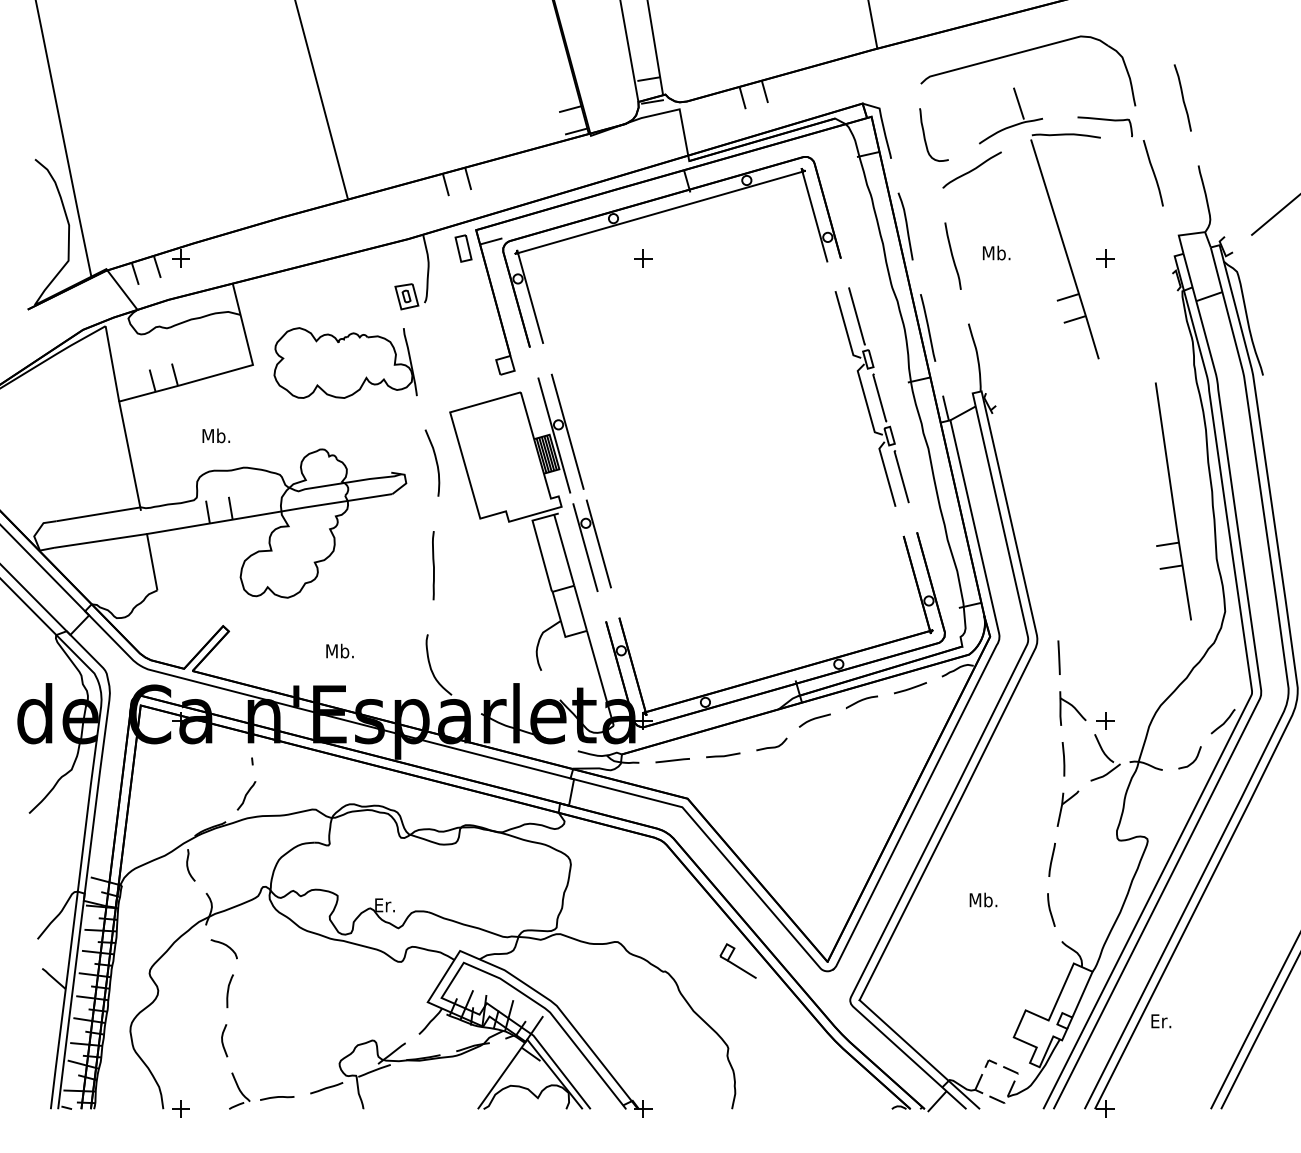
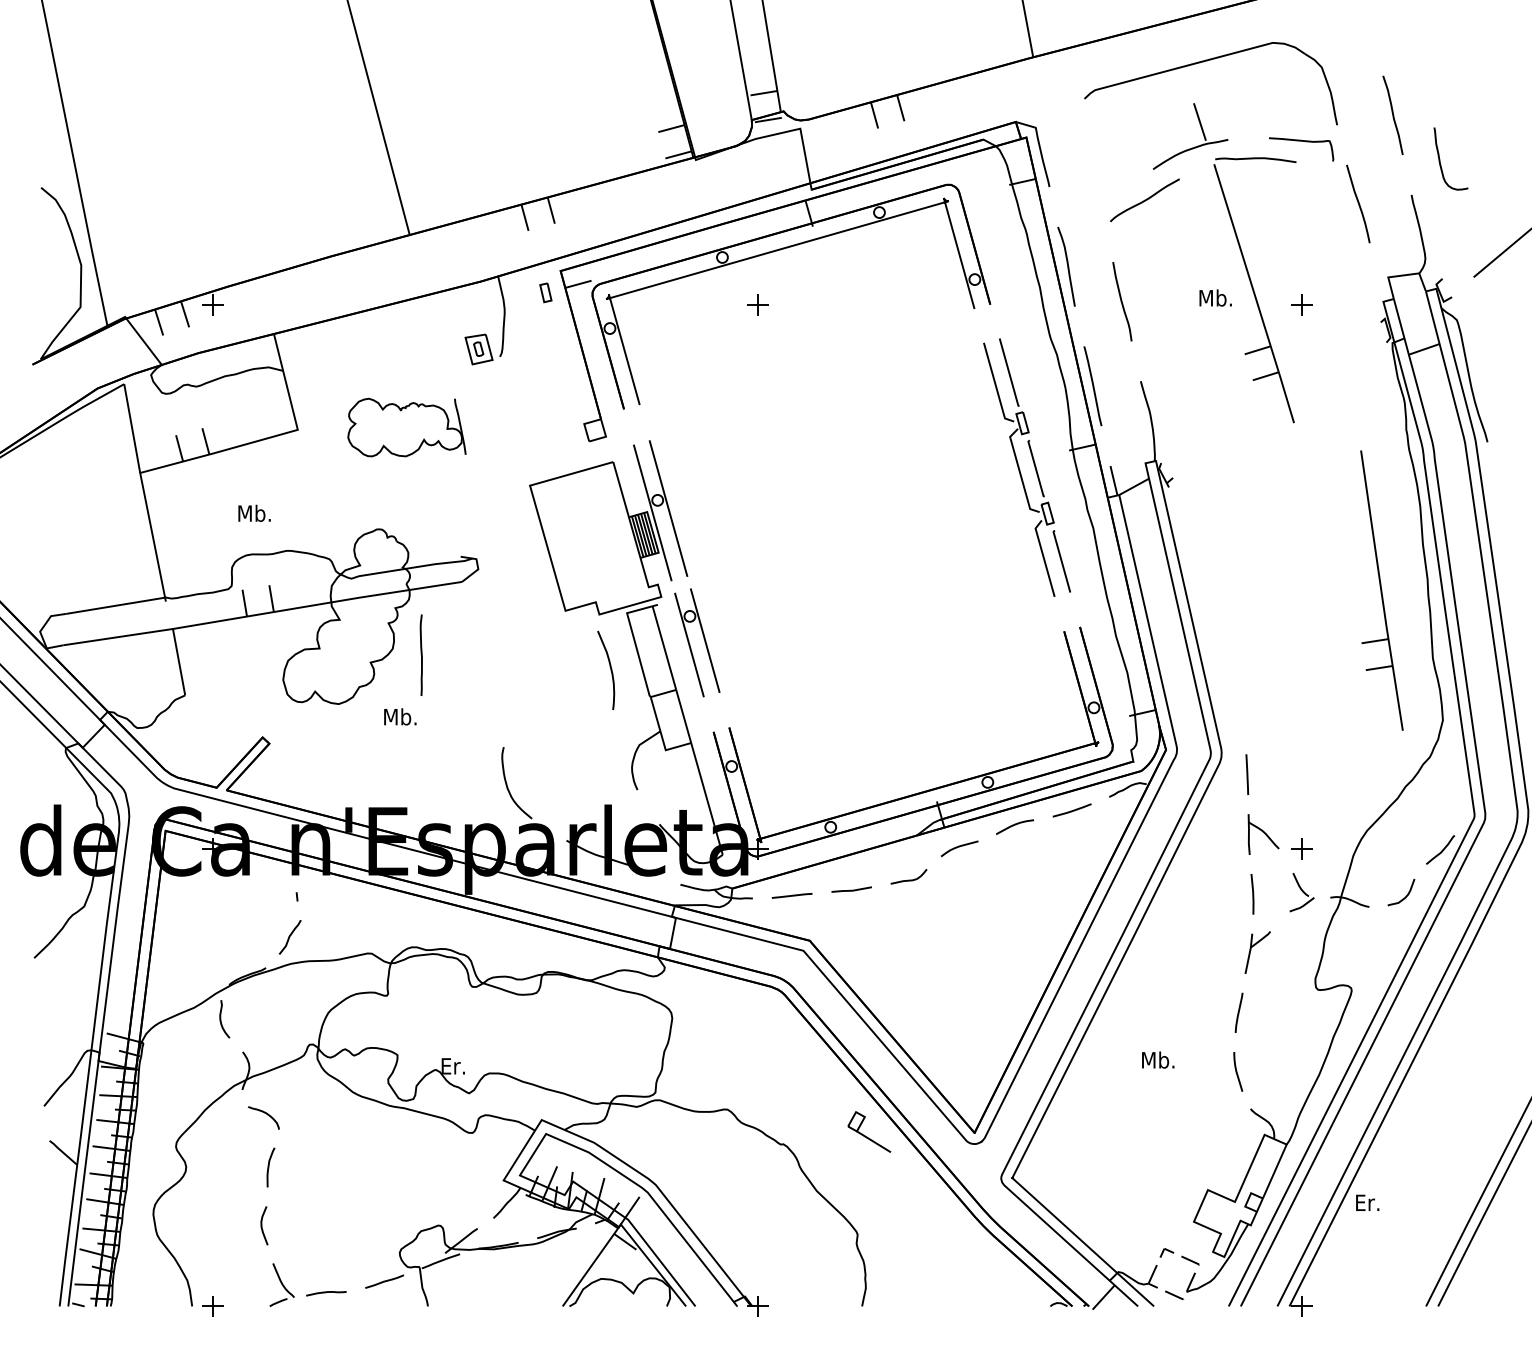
curve: (925, 134) -> (1440, 158), moved
part: (463, 248) -> (545, 292), size x0.6
text: (996, 252) -> (1215, 297), moved
part: (345, 362) -> (406, 427), size x0.7
curve: (436, 462) -> (610, 669), moved
line: (432, 565) -> (420, 654), moved
text: (340, 650) -> (400, 716), moved
part: (1105, 757) -> (1301, 892), size x0.7

